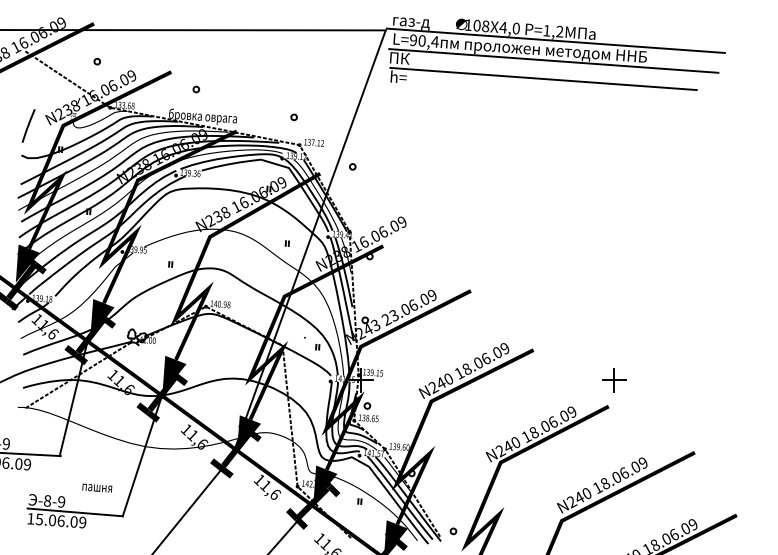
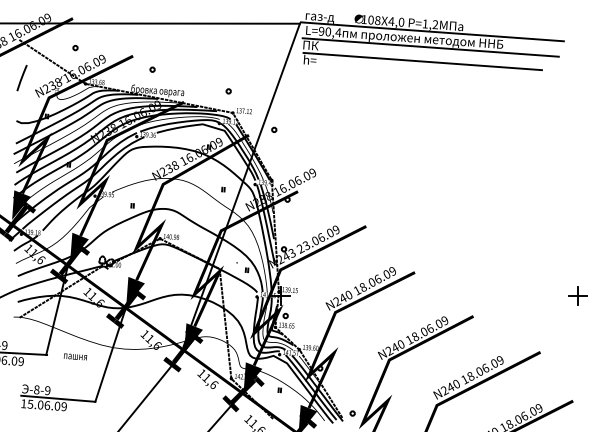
line: (27, 126) -> (21, 78), moved
part: (613, 379) -> (577, 295), moved
text: (97, 487) -> (75, 356), moved

